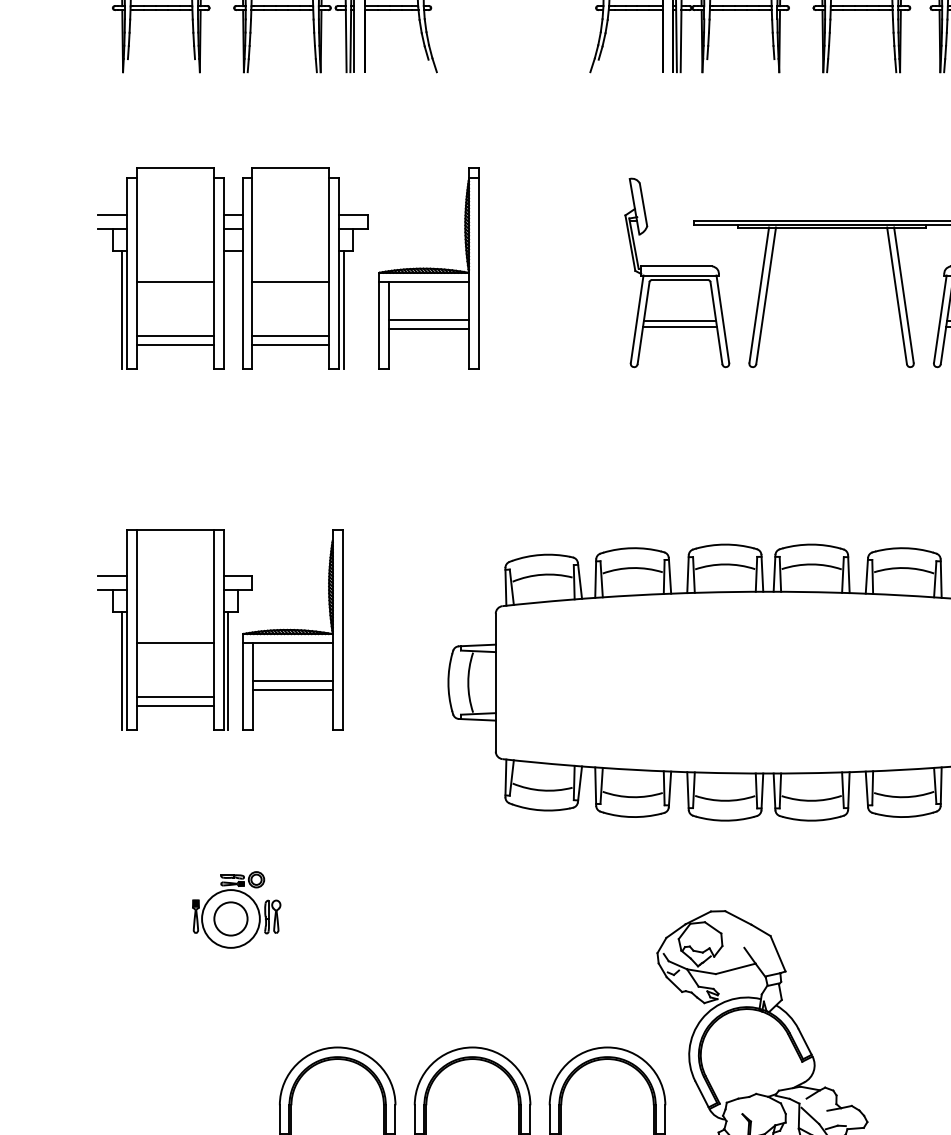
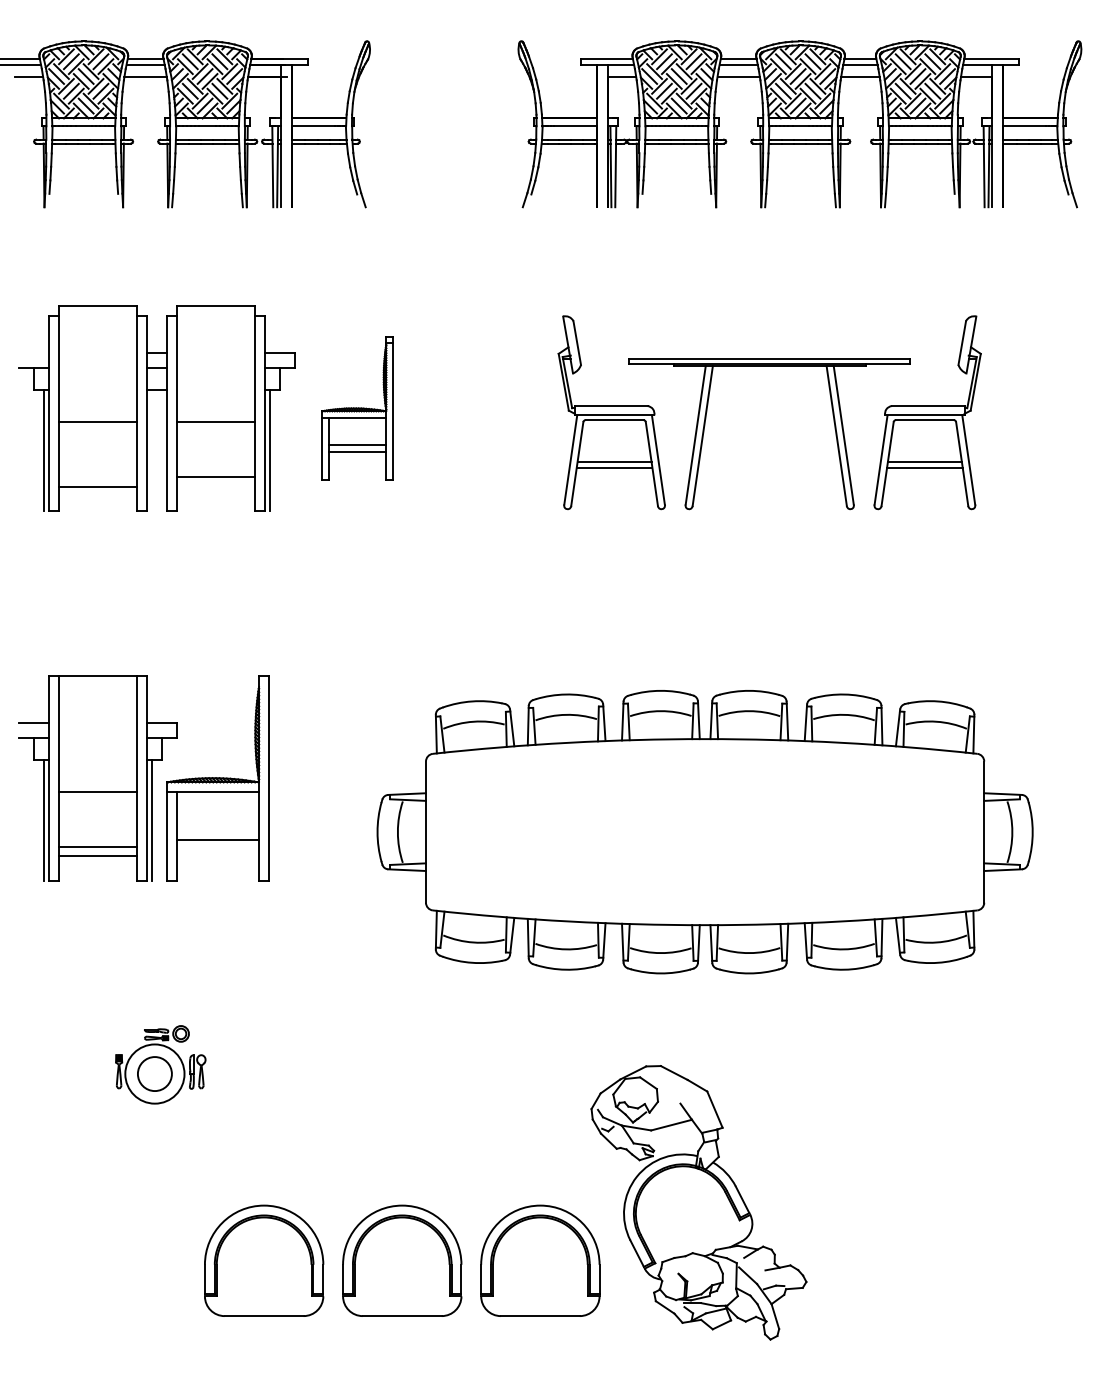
line: (112, 215) -> (33, 353), removed
part: (428, 268) -> (357, 408), size x0.7
line: (174, 336) -> (97, 477), removed
line: (290, 344) -> (215, 486), removed
line: (293, 681) -> (218, 830), removed

